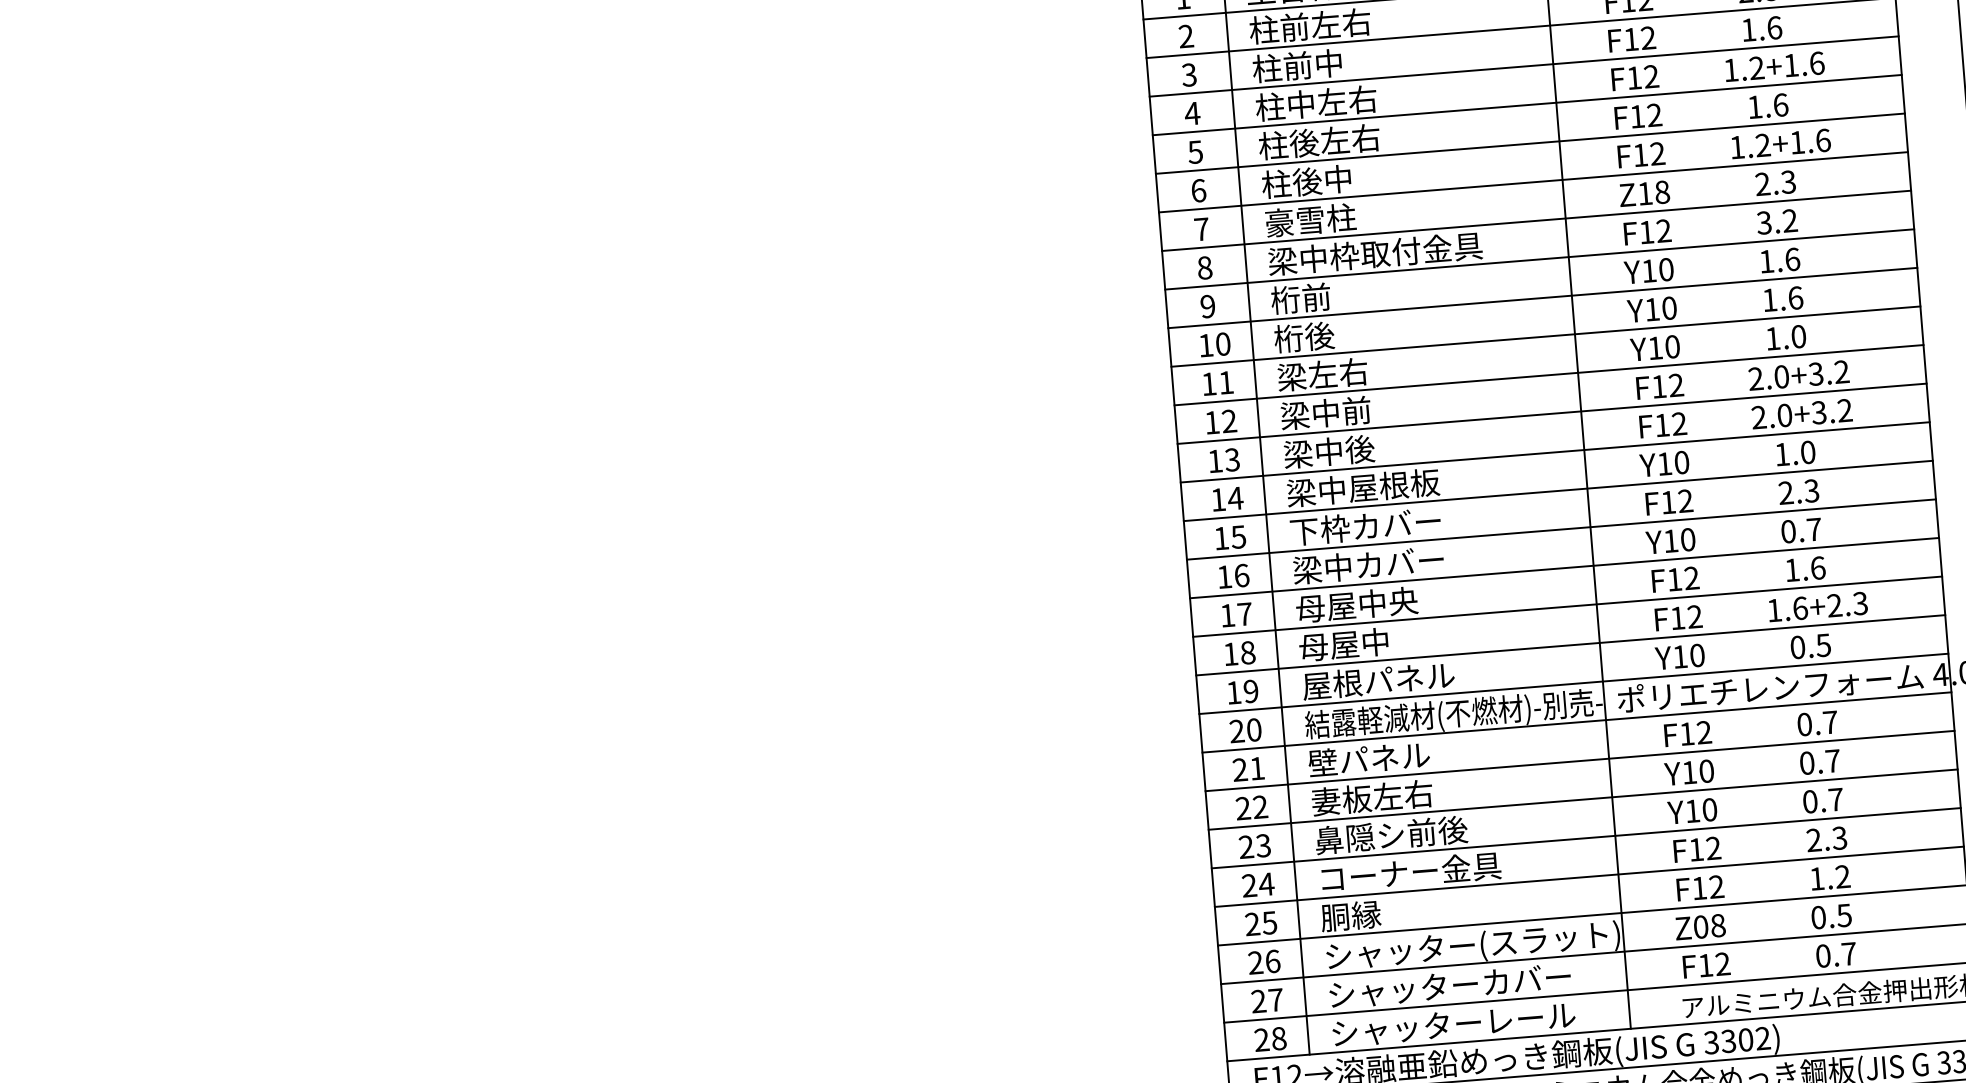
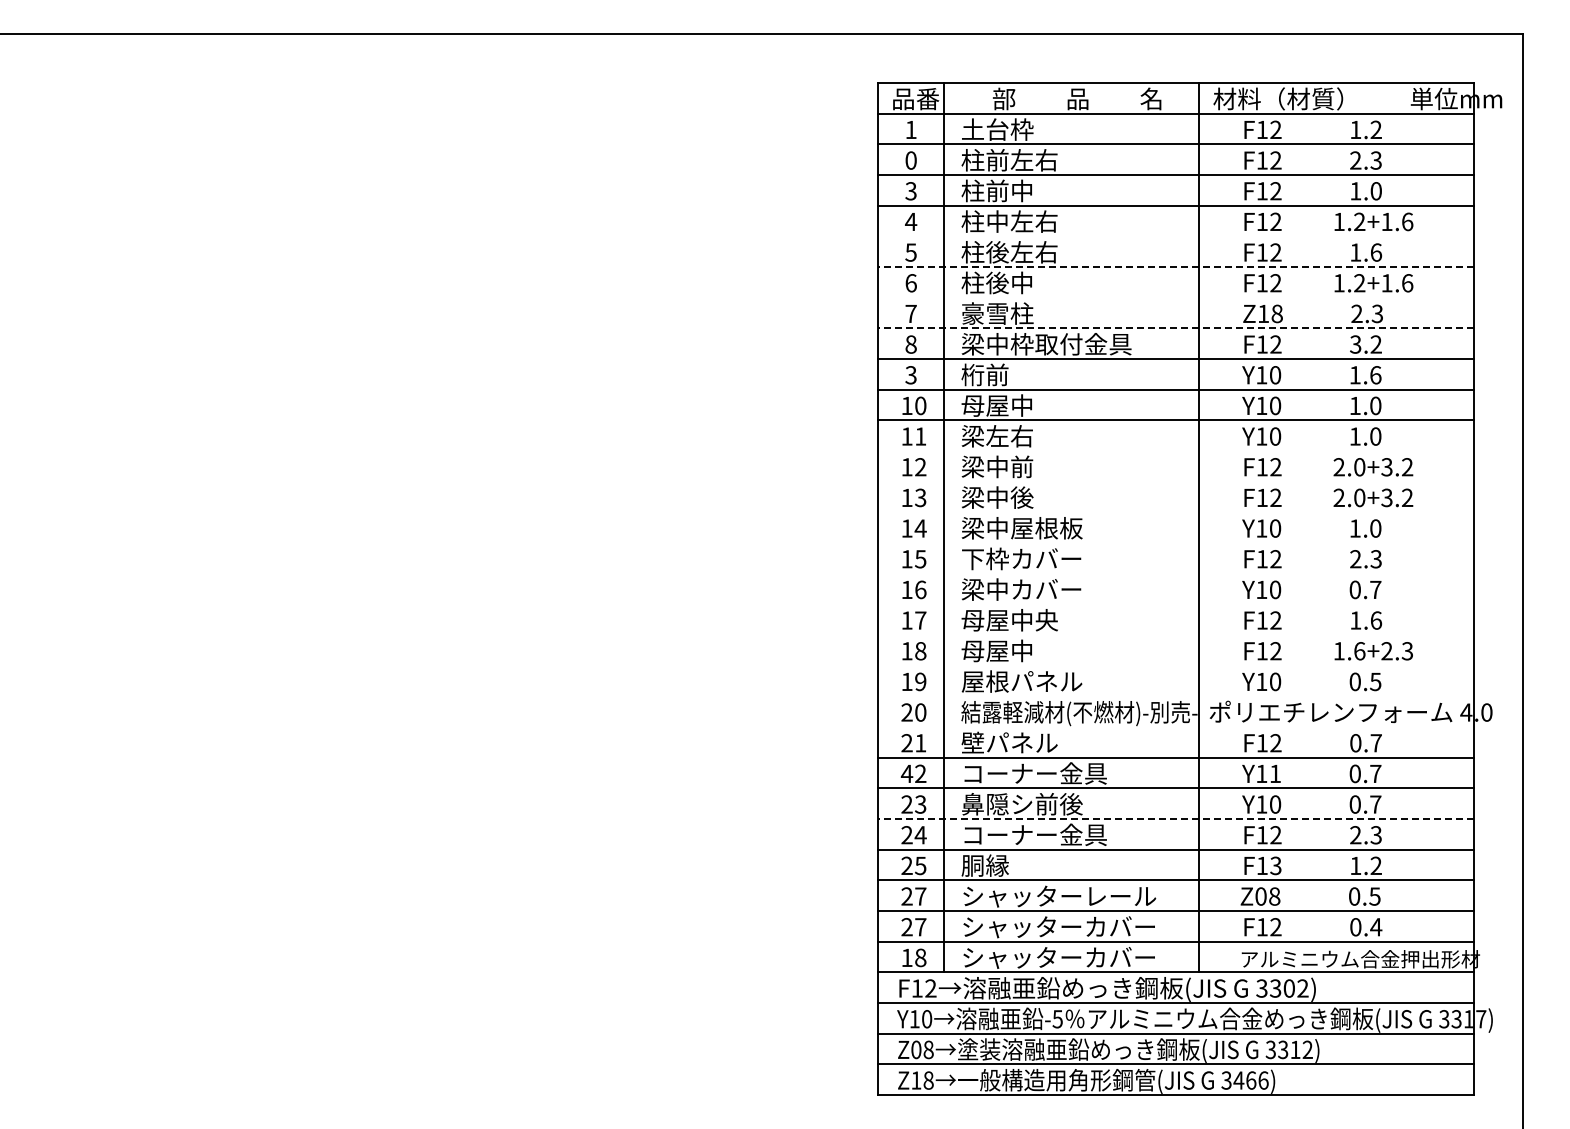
text: (1774, 28) -> (1376, 191), 1.6 -> 1.0
text: (1185, 36) -> (910, 160), 2 -> 0
line: (1526, 105) -> (1175, 236), removed
line: (1530, 144) -> (1176, 267), solid -> dashed
line: (1532, 181) -> (1175, 297), removed
line: (1537, 220) -> (1176, 328), solid -> dashed
text: (1795, 297) -> (1375, 405), 1.6 -> 1.0
text: (1207, 306) -> (910, 375), 9 -> 3
text: (1318, 336) -> (996, 405), 桁後 -> 母屋中
line: (1548, 375) -> (1175, 451), removed
line: (1551, 413) -> (1175, 481), removed
line: (1554, 452) -> (1175, 512), removed
line: (1557, 491) -> (1175, 543), removed
line: (1560, 529) -> (1175, 573), removed
line: (1563, 568) -> (1175, 604), removed
line: (1566, 607) -> (1175, 635), removed
line: (1570, 645) -> (1175, 665), removed
line: (1573, 684) -> (1175, 696), removed
line: (1576, 723) -> (1175, 727), removed
text: (1706, 770) -> (1275, 773), Y10 -> Y11
text: (1402, 795) -> (1033, 773), 妻板左右 -> コーナー金具
text: (1242, 808) -> (906, 773), 22 -> 42
line: (1586, 838) -> (1176, 819), solid -> dashed
text: (1716, 887) -> (1275, 866), F12 -> F13
text: (1550, 940) -> (1141, 897), シャッター(スラット) -> シャッターレール
text: (1849, 954) -> (1376, 927), 0.7 -> 0.4
text: (1272, 961) -> (920, 896), 26 -> 27
text: (1531, 1017) -> (1121, 957), シャッターレール -> シャッターカバー
text: (1261, 1039) -> (906, 957), 28 -> 18

